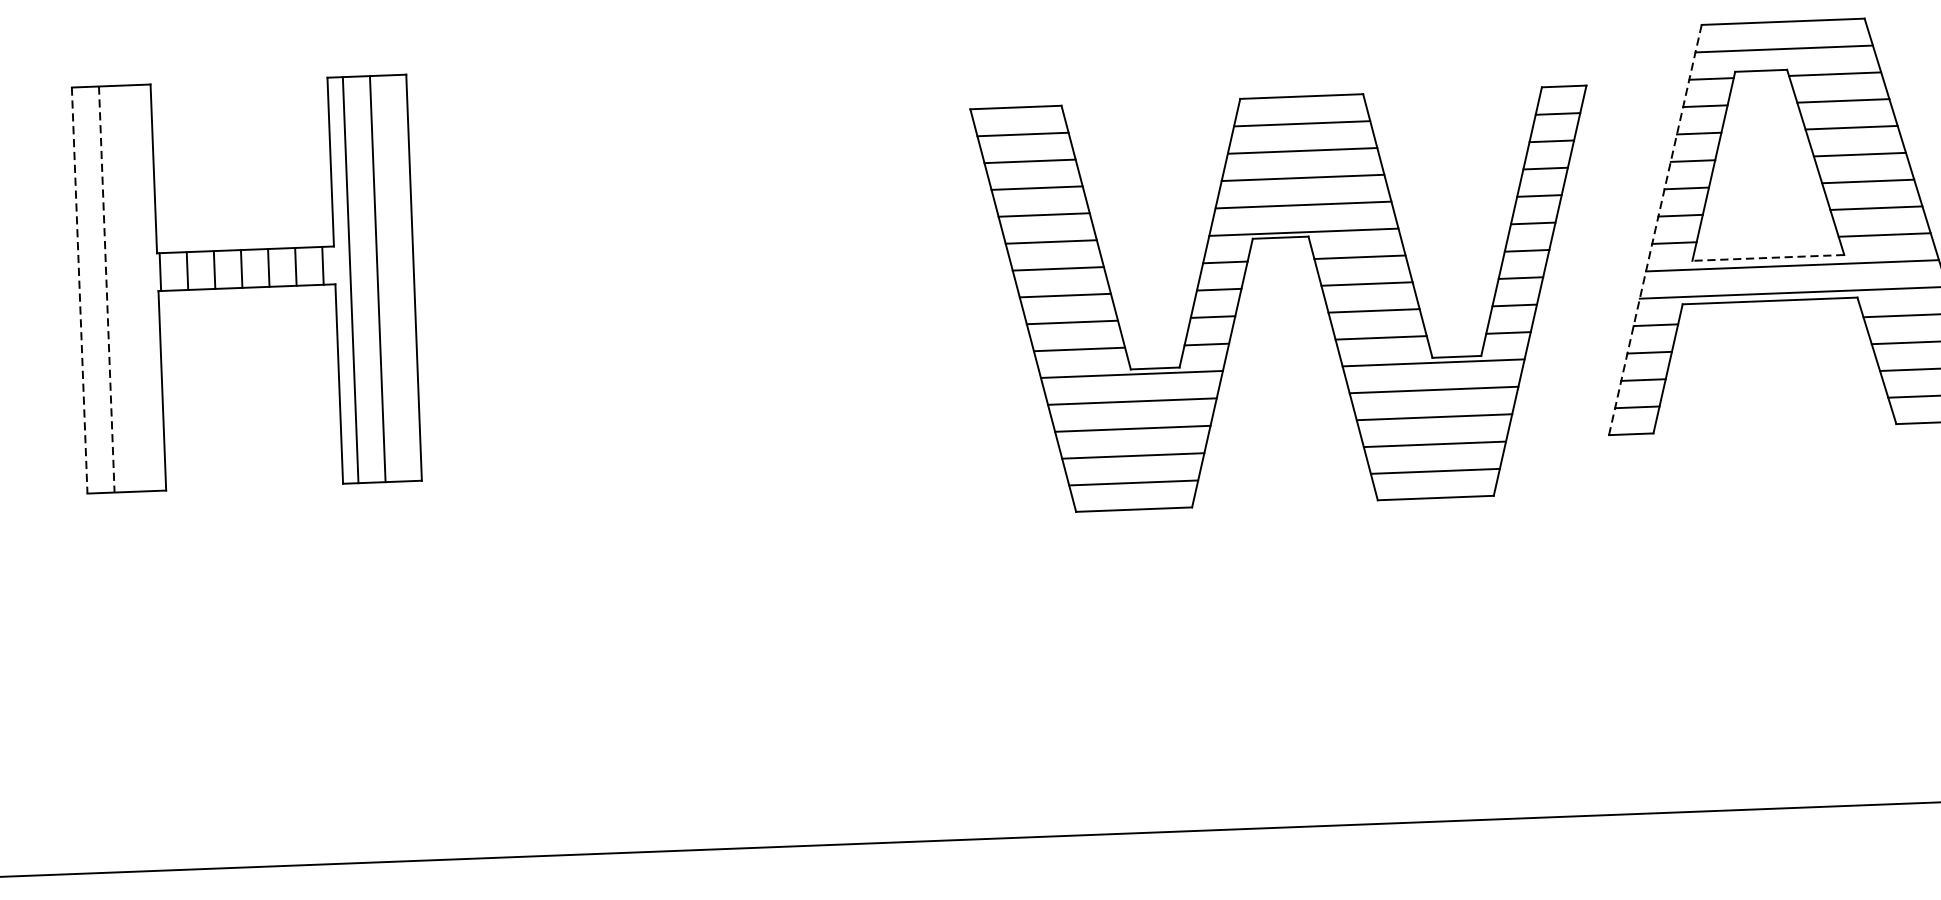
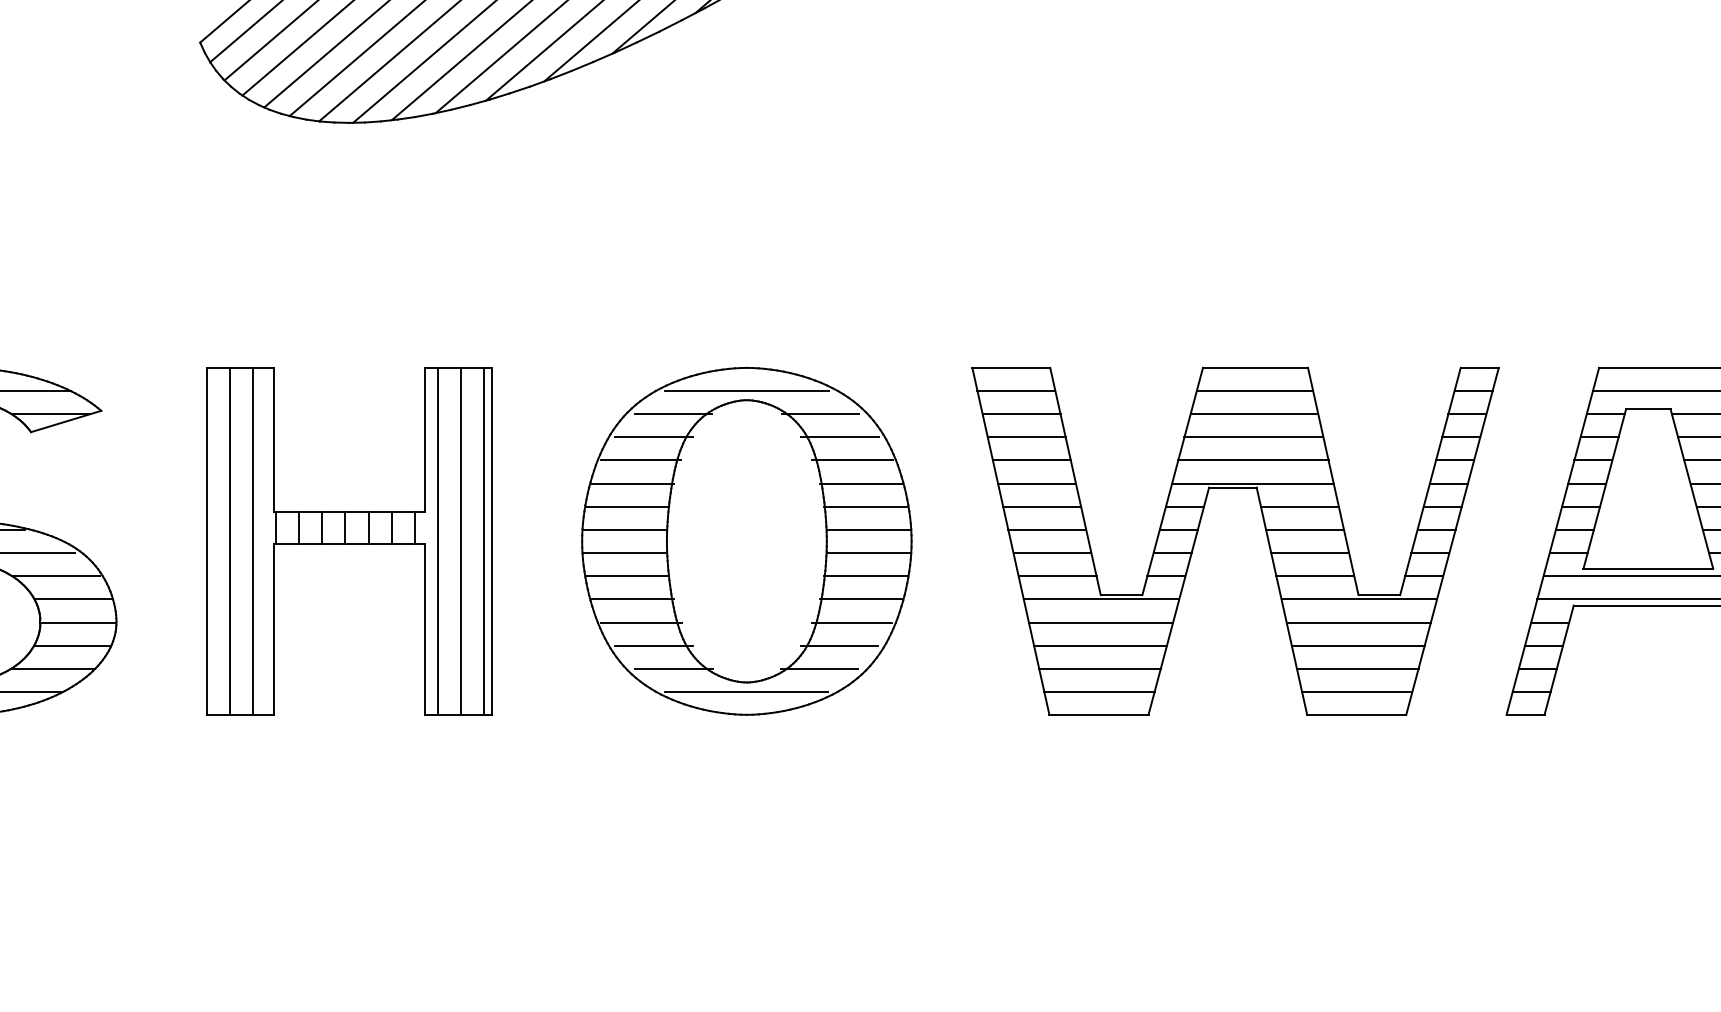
line: (1654, 230) -> (1552, 541), dashed -> solid
line: (1768, 257) -> (1648, 568), dashed -> solid
part: (711, 265) -> (746, 540), added
line: (404, 277) -> (484, 540), added
line: (133, 287) -> (252, 540), added
part: (1320, 288) -> (1265, 532), moved
line: (106, 289) -> (229, 541), dashed -> solid
line: (79, 290) -> (206, 541), dashed -> solid

